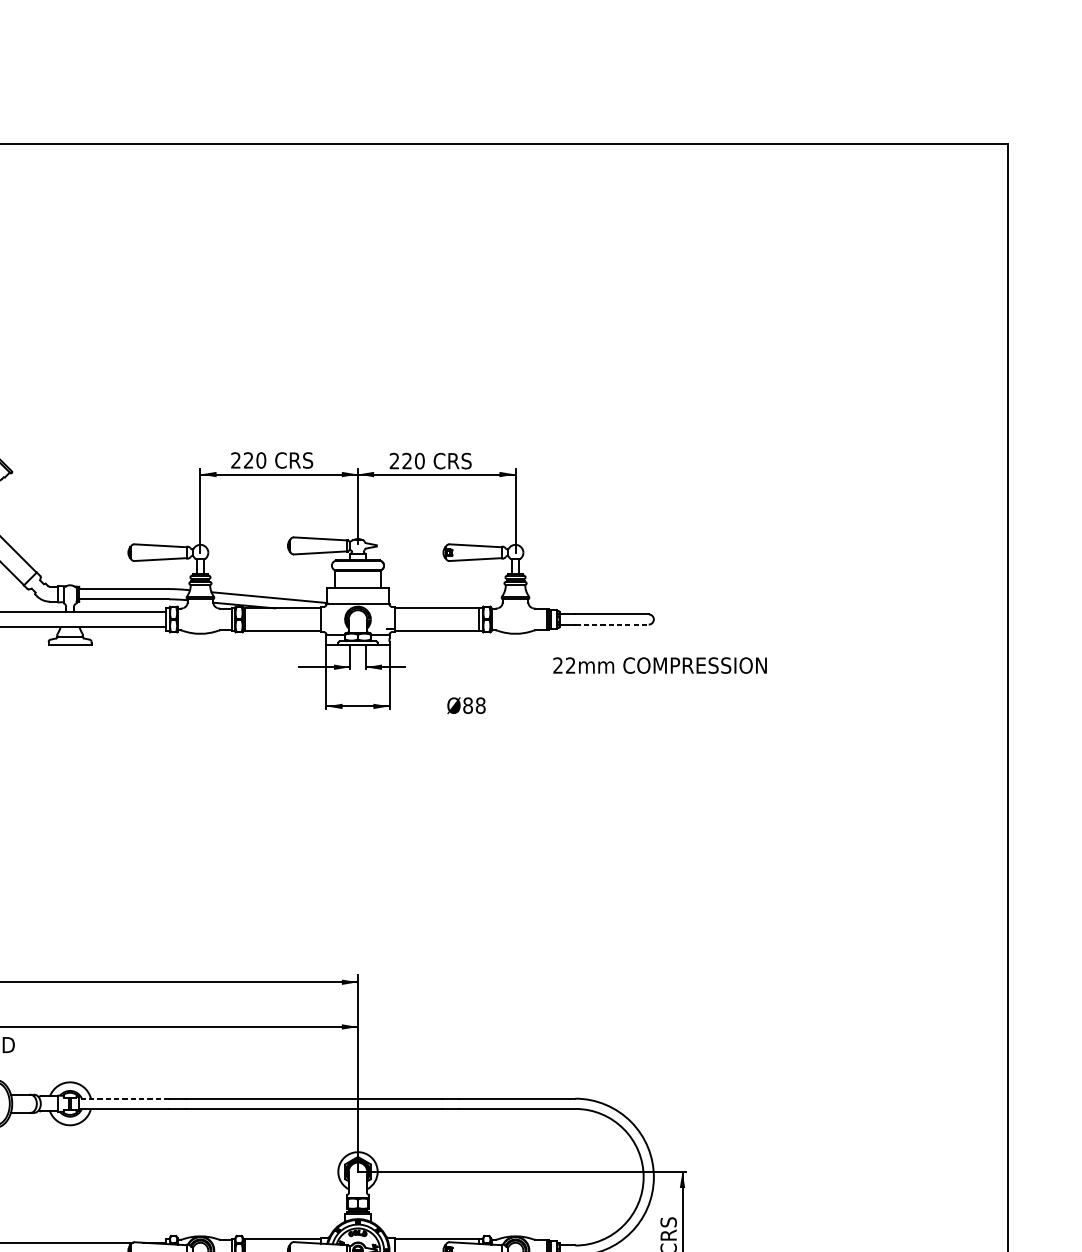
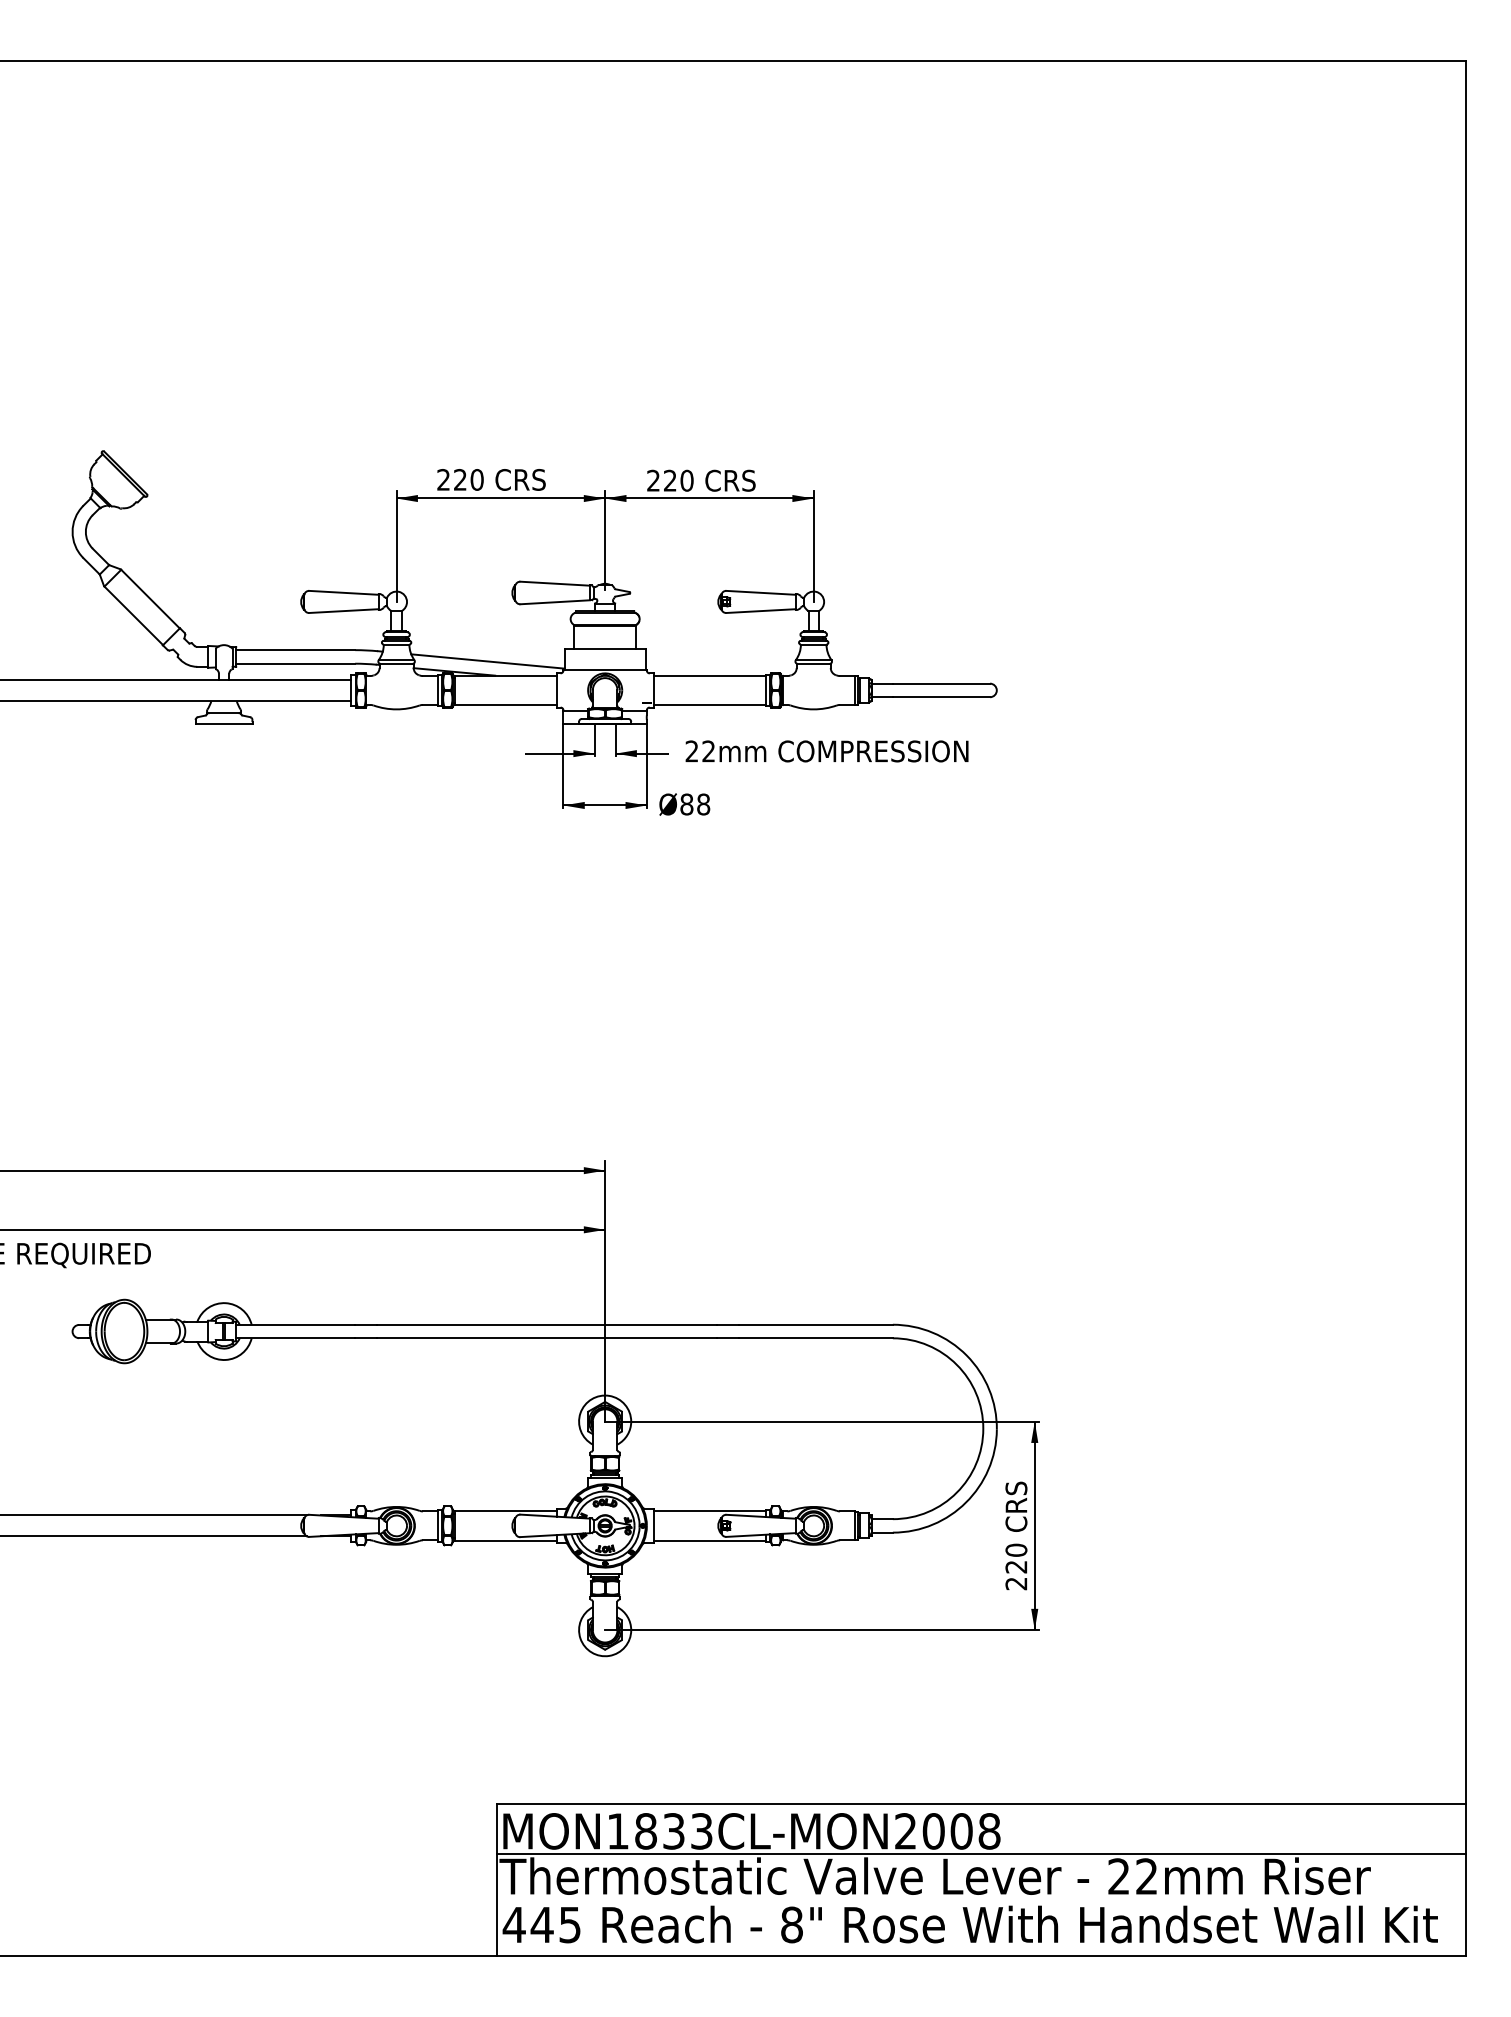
line: (612, 624) -> (941, 697), dashed -> solid
text: (659, 665) -> (826, 751), moved
text: (466, 705) -> (684, 804), moved
line: (124, 1098) -> (295, 1324), dashed -> solid

